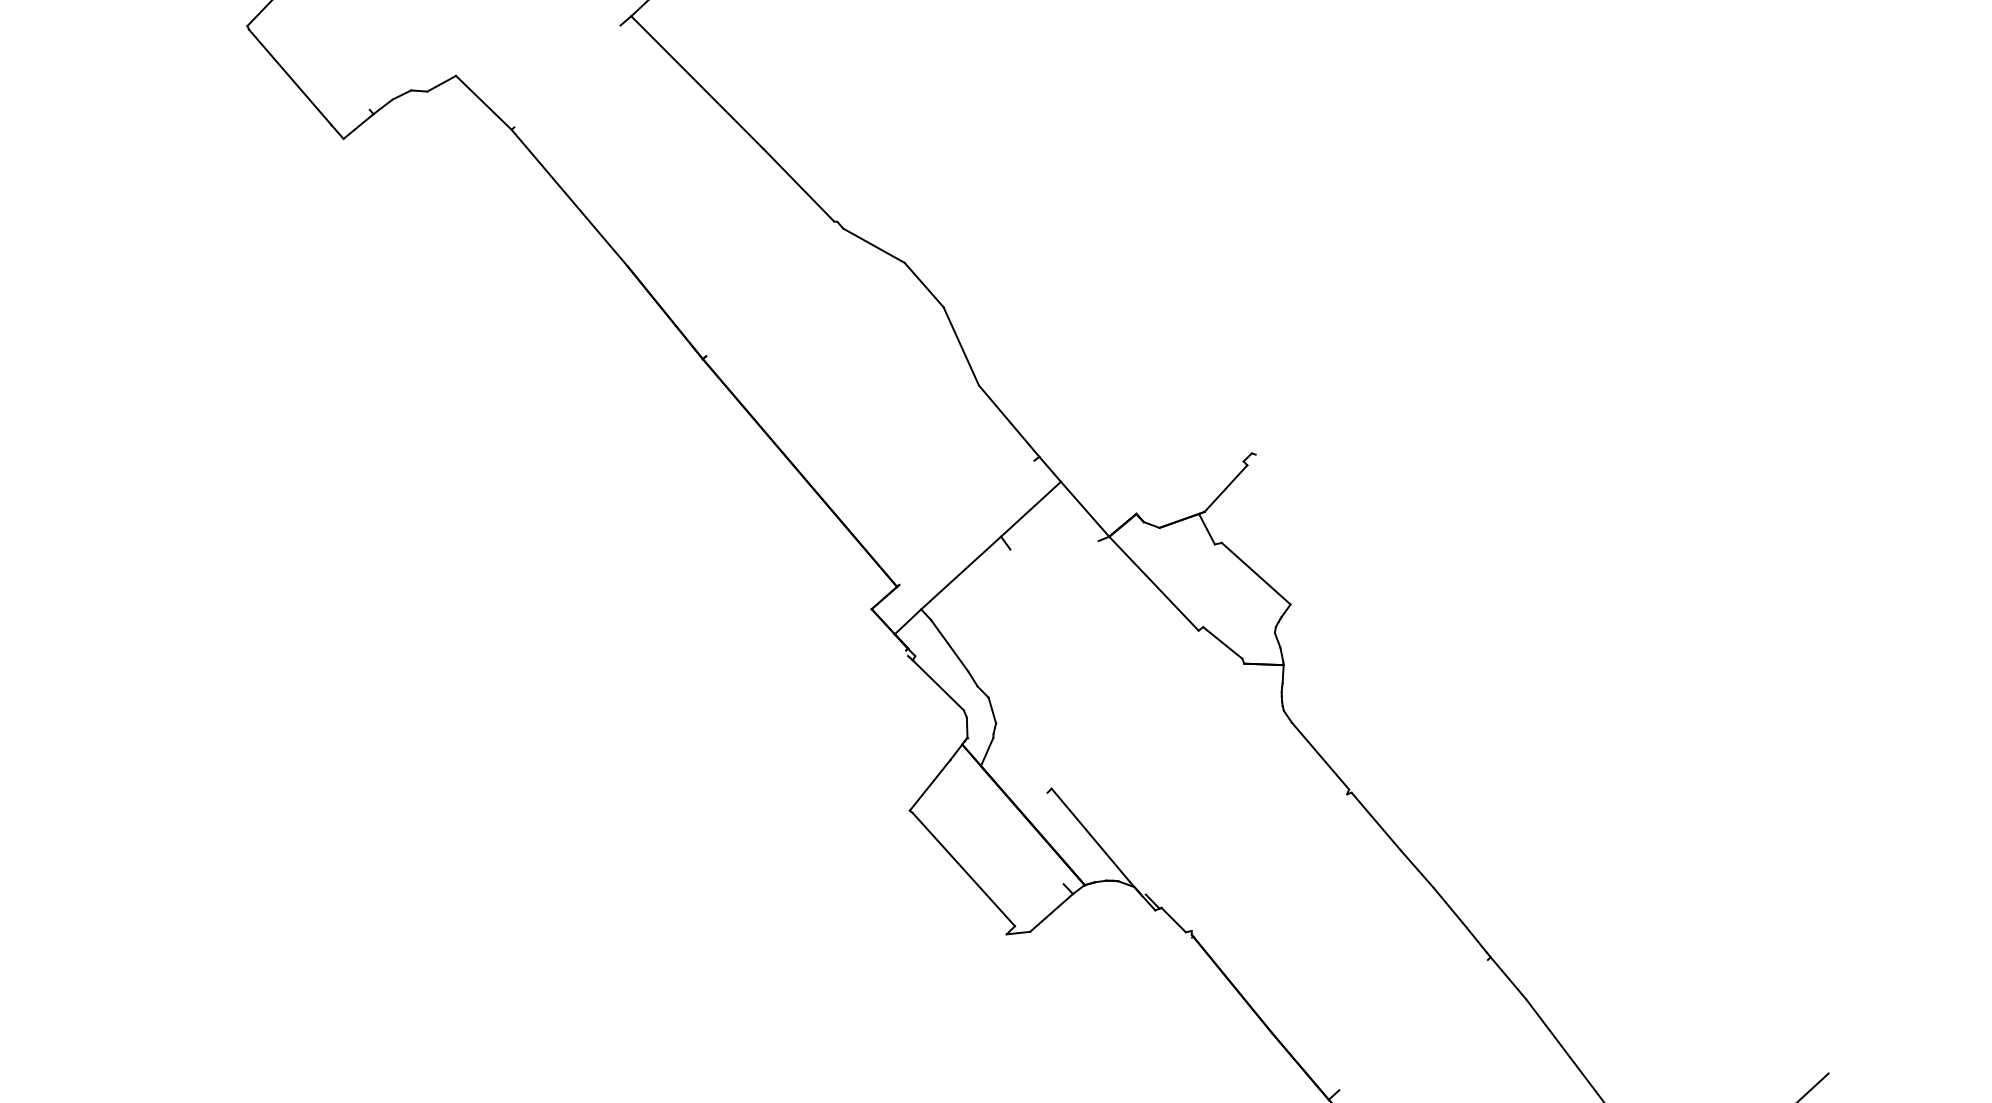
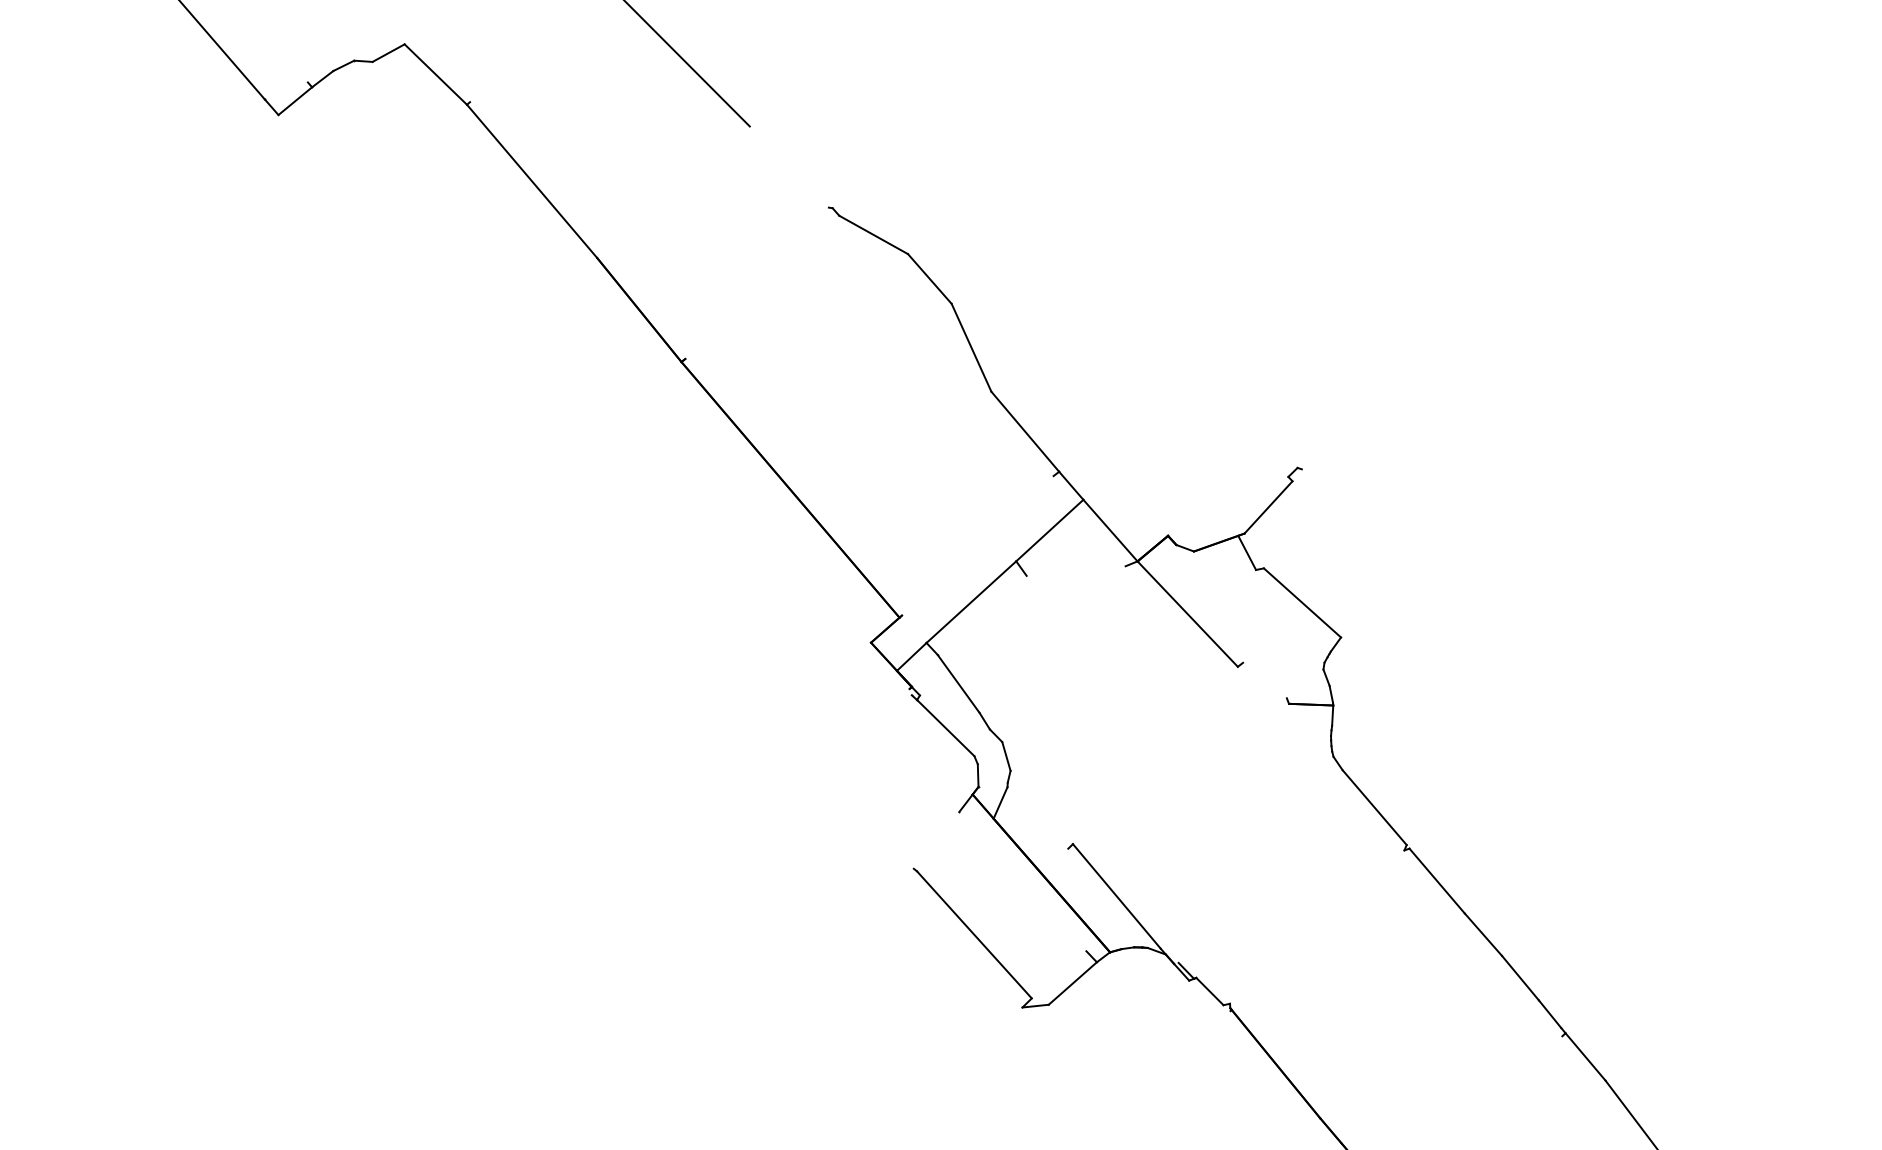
line: (798, 185) -> (788, 167), removed
line: (1222, 642) -> (1264, 680), removed
line: (929, 785) -> (935, 840), removed

